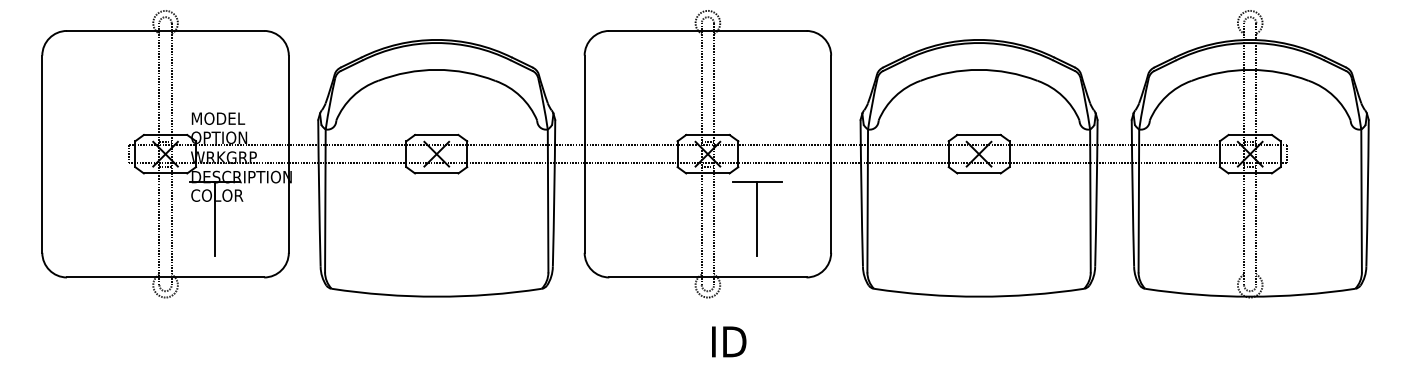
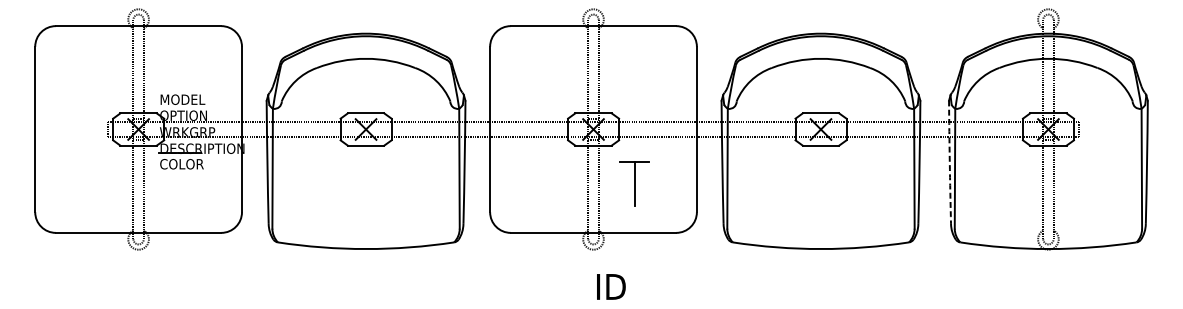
arc: (1132, 193) -> (949, 162), solid -> dashed
line: (214, 218) -> (179, 183), removed
part: (757, 218) -> (635, 183), size x0.7

